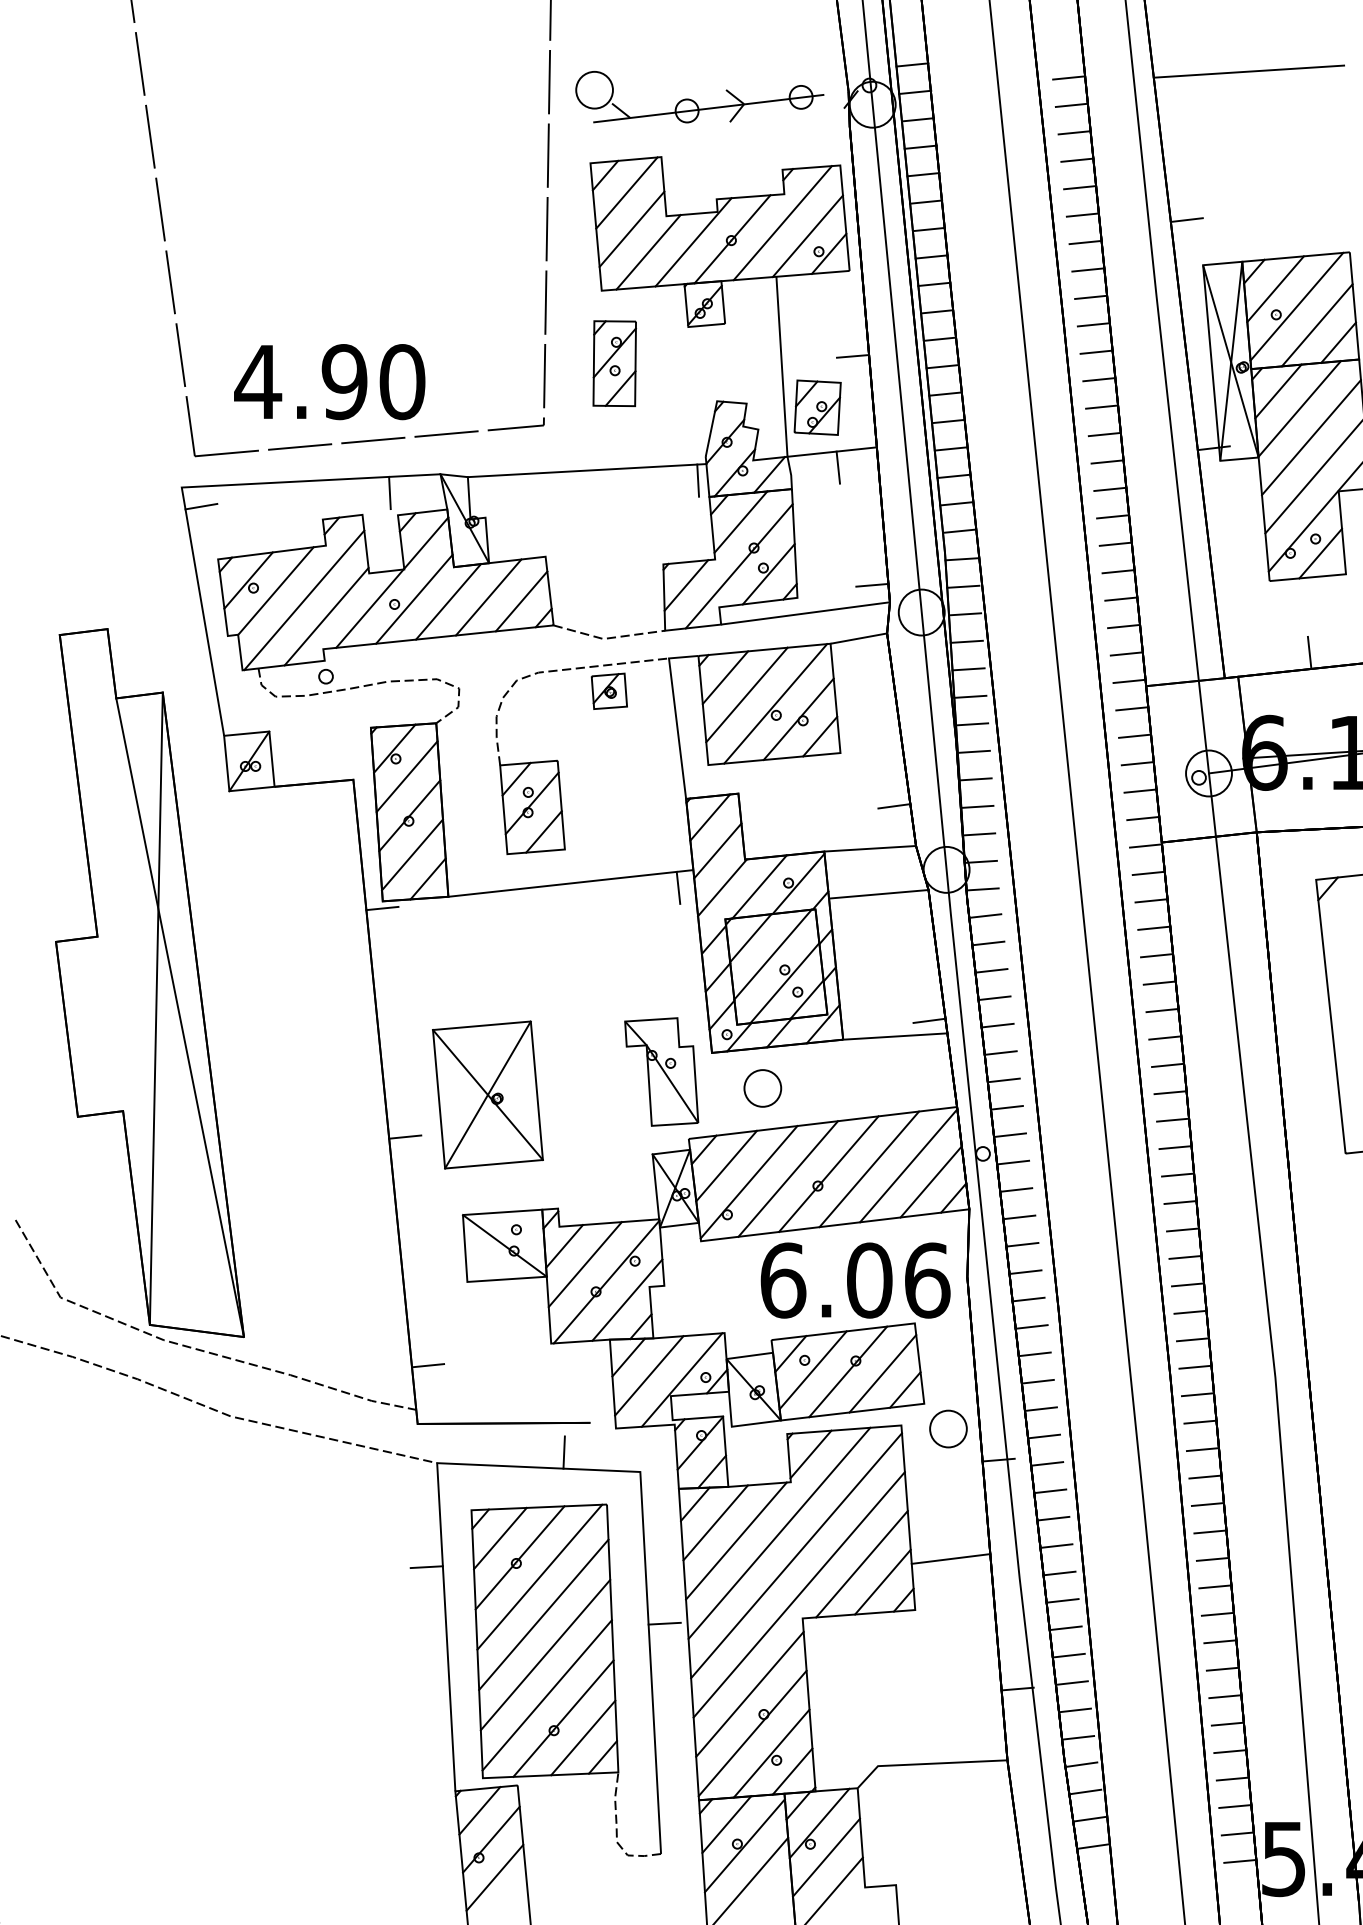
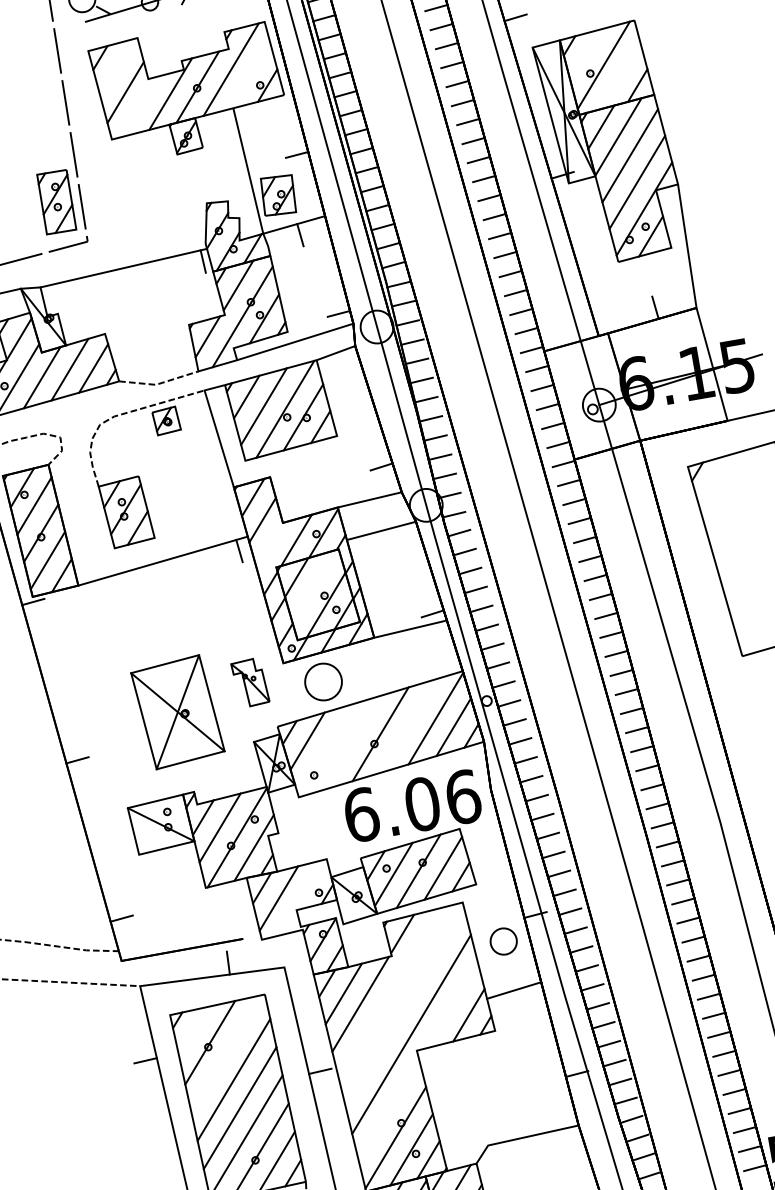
line: (626, 192) -> (117, 67), removed
line: (807, 236) -> (250, 76), removed
line: (648, 252) -> (140, 106), removed
line: (1275, 289) -> (586, 55), removed
line: (1316, 325) -> (620, 76), removed
part: (614, 363) -> (56, 202), moved
line: (722, 887) -> (270, 545), removed
line: (772, 954) -> (313, 586), removed
part: (661, 1071) -> (250, 682), size x0.6
part: (762, 1088) -> (323, 682), size x1.4
part: (487, 1094) -> (177, 711), moved
line: (869, 1169) -> (408, 726), removed
line: (788, 1178) -> (352, 742), removed
line: (748, 1182) -> (325, 750), removed
line: (681, 1379) -> (302, 897), removed
part: (948, 1428) -> (503, 941), moved
line: (779, 1532) -> (389, 992), removed
line: (500, 1538) -> (194, 1031), removed
line: (796, 1555) -> (404, 1007), removed
line: (861, 1564) -> (451, 1005), removed
line: (539, 1576) -> (226, 1053), removed
line: (749, 1693) -> (388, 1110), removed

